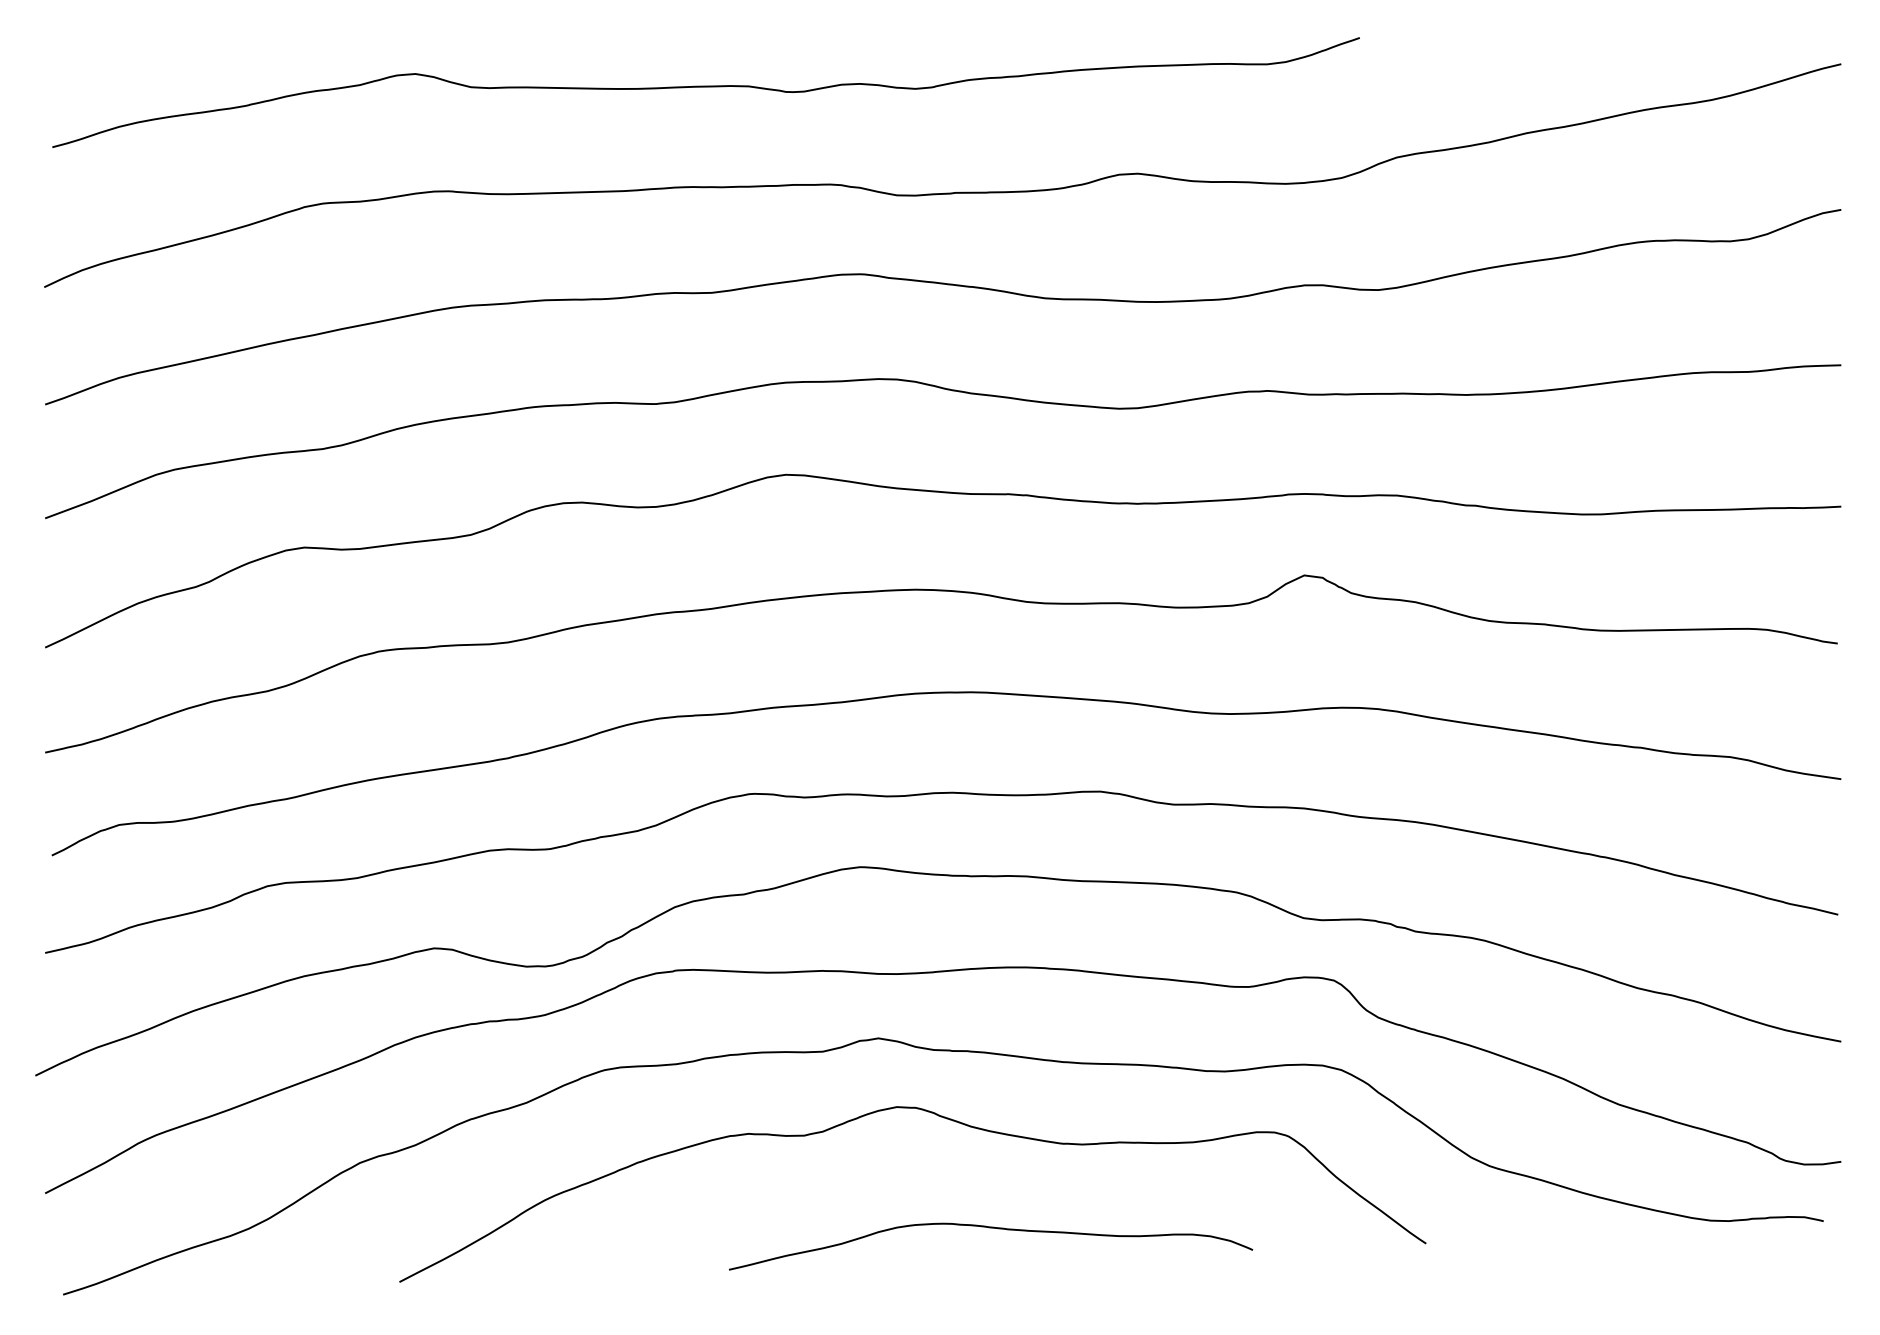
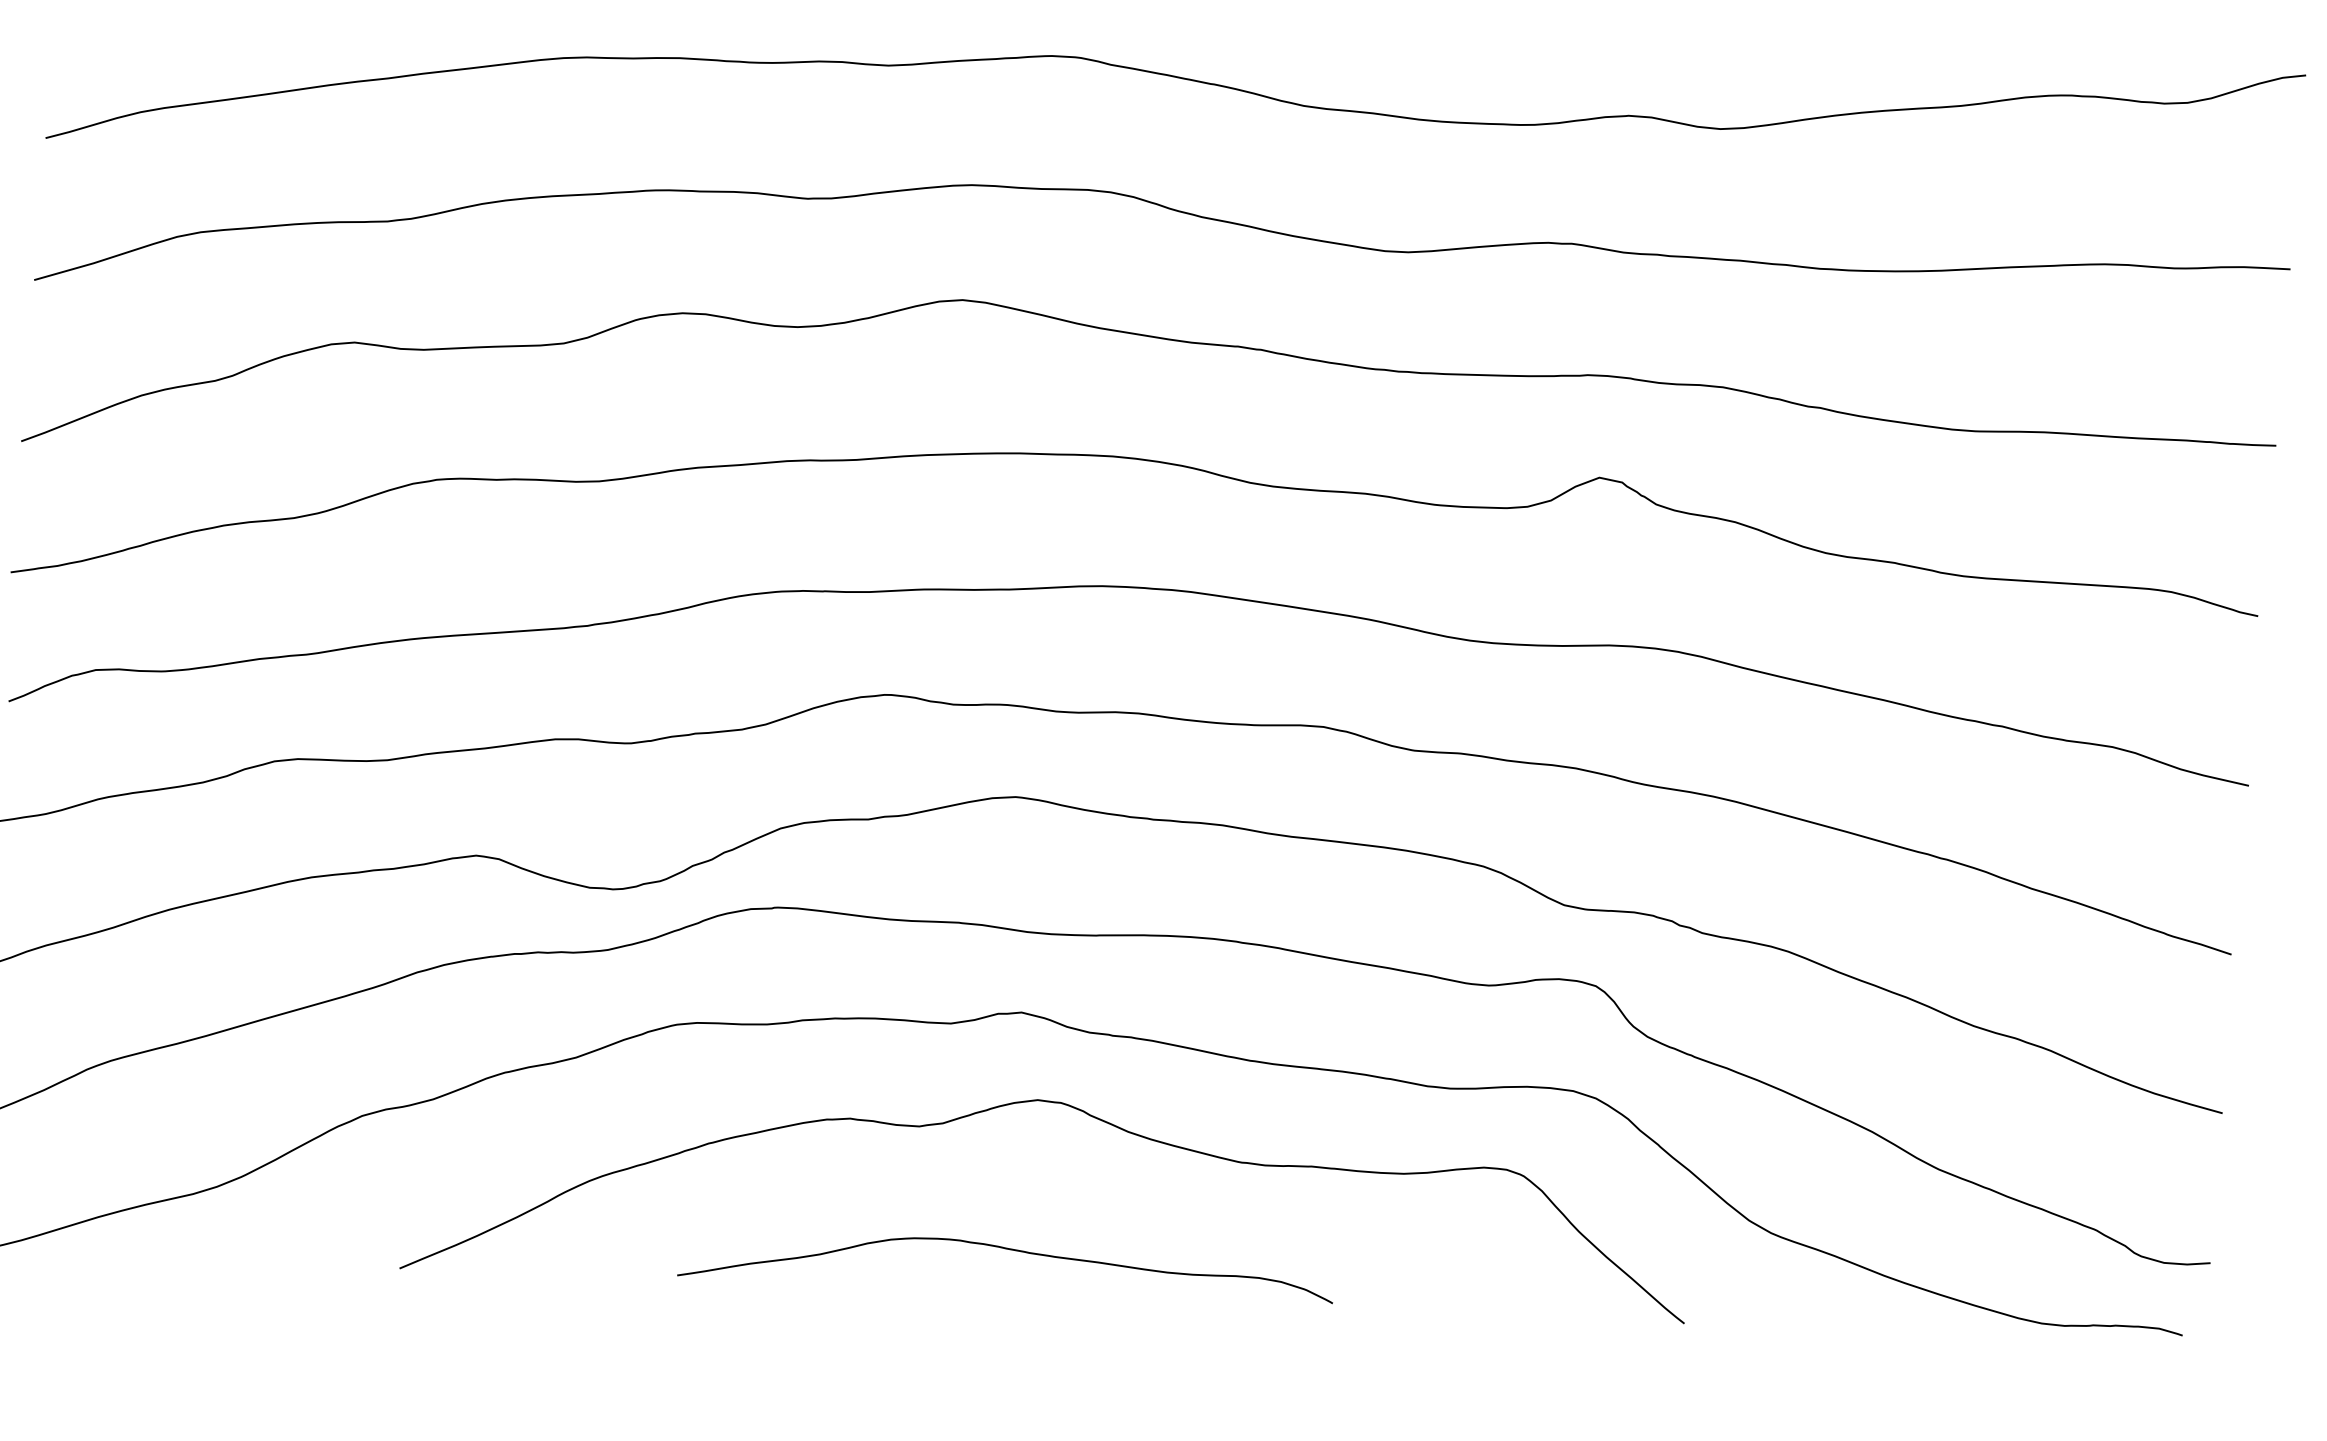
curve: (991, 1228) -> (1008, 1250), moved

